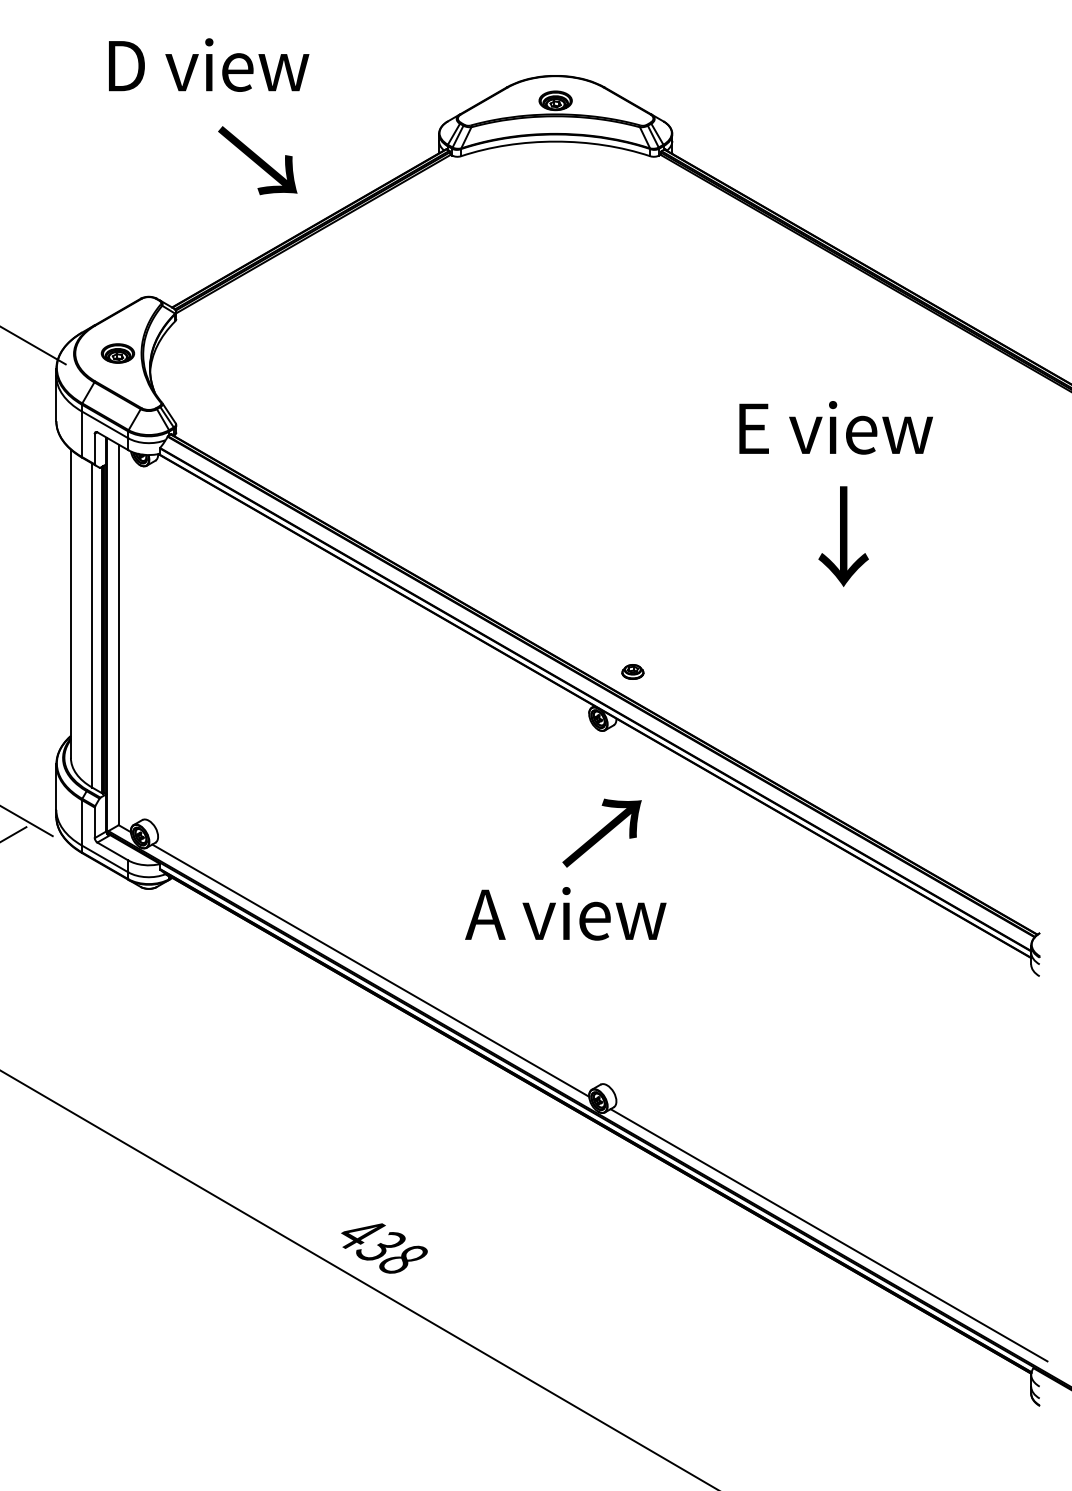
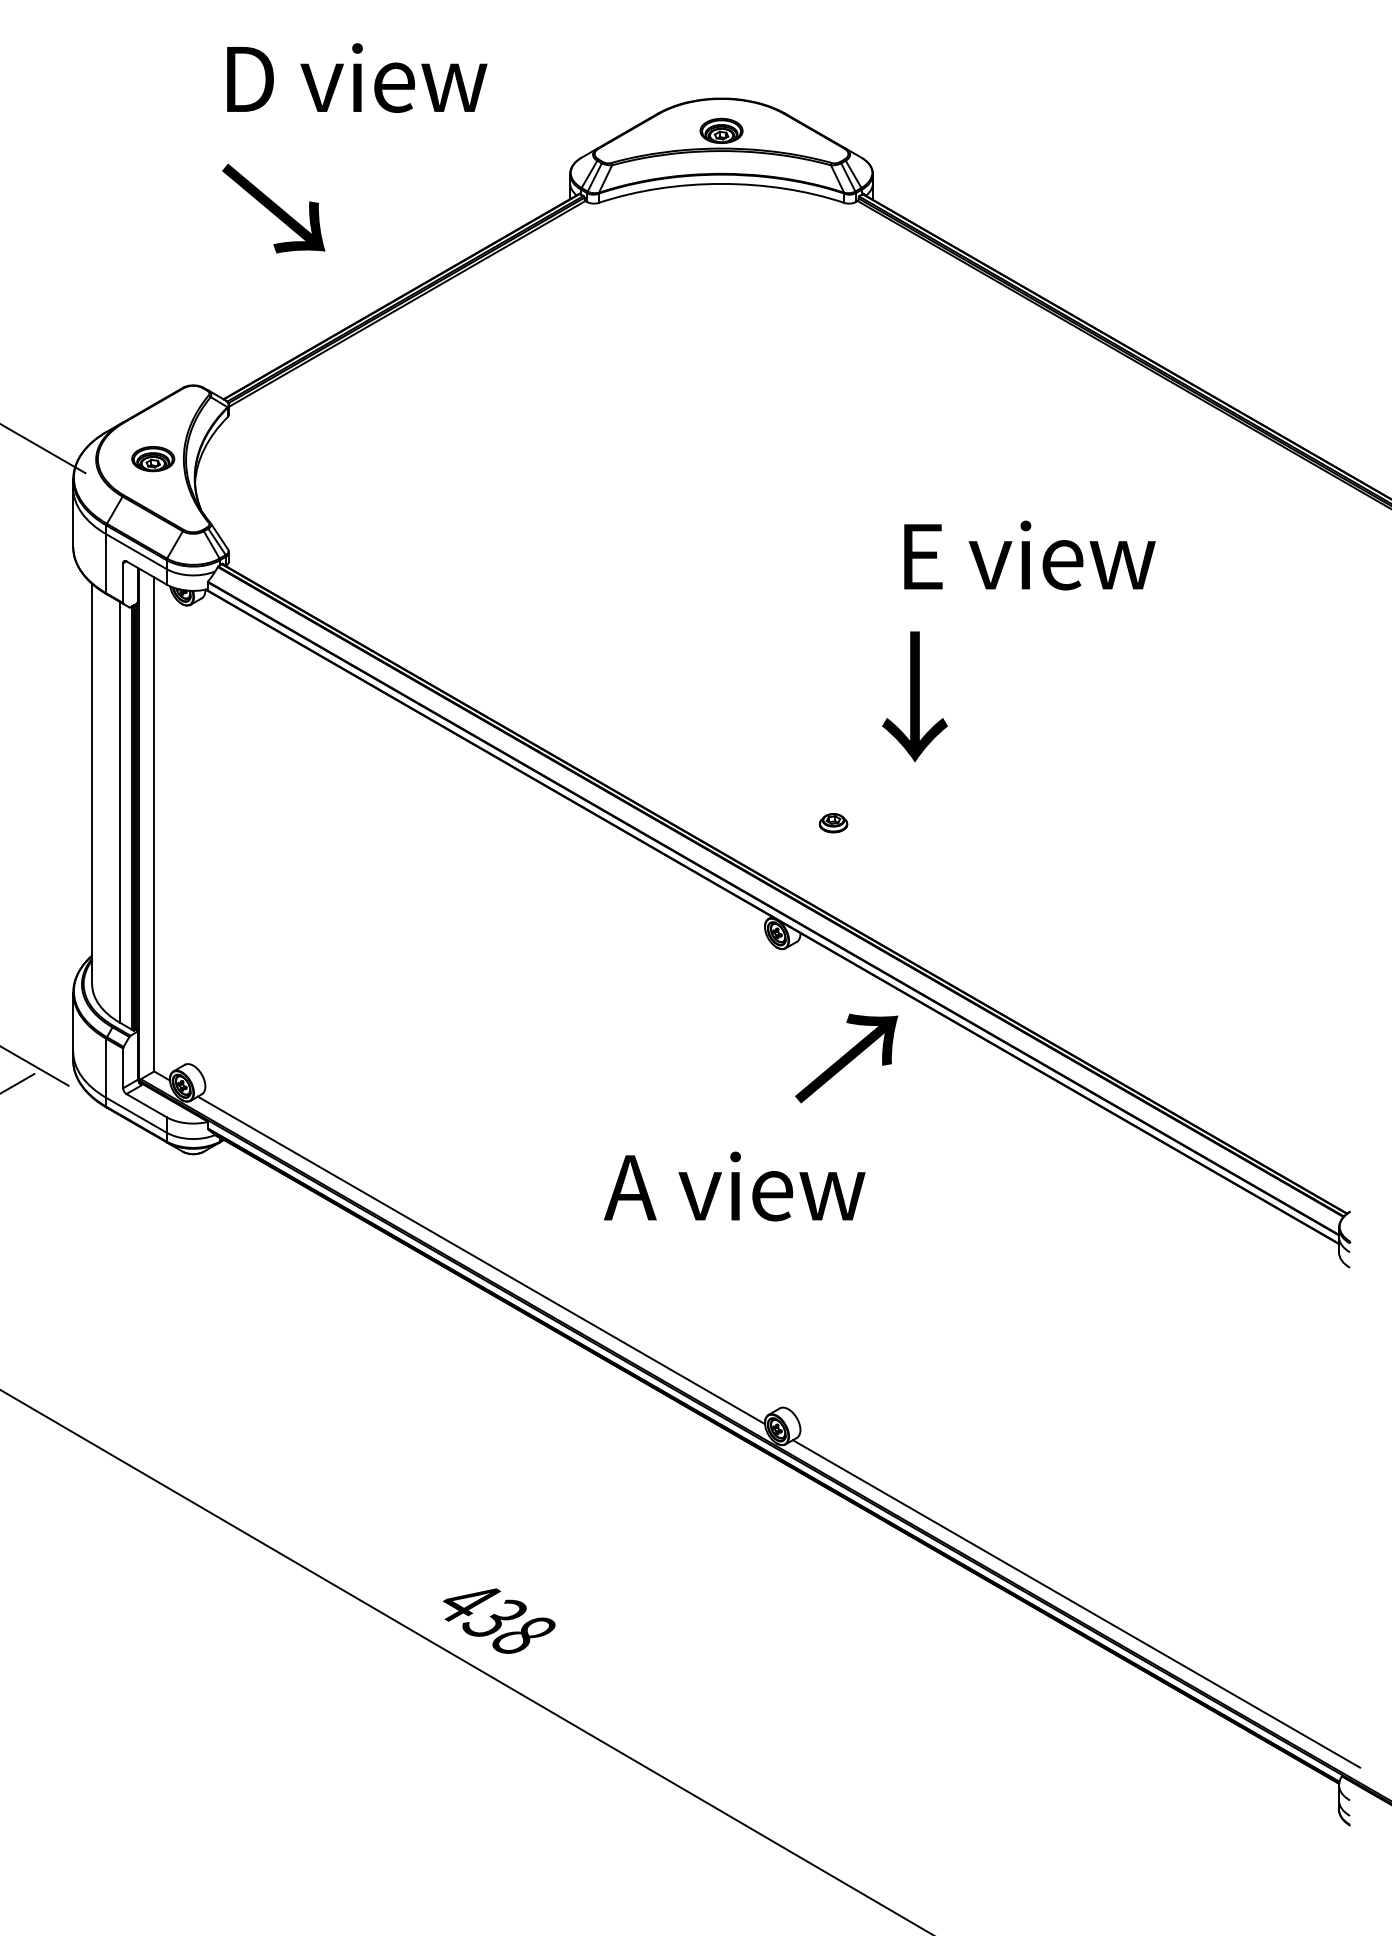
text: (209, 64) -> (357, 77), moved
text: (257, 160) -> (273, 208), moved
text: (835, 427) -> (1029, 555), moved
text: (843, 536) -> (914, 696), moved
part: (632, 671) -> (832, 822), moved
text: (601, 832) -> (845, 1057), moved

